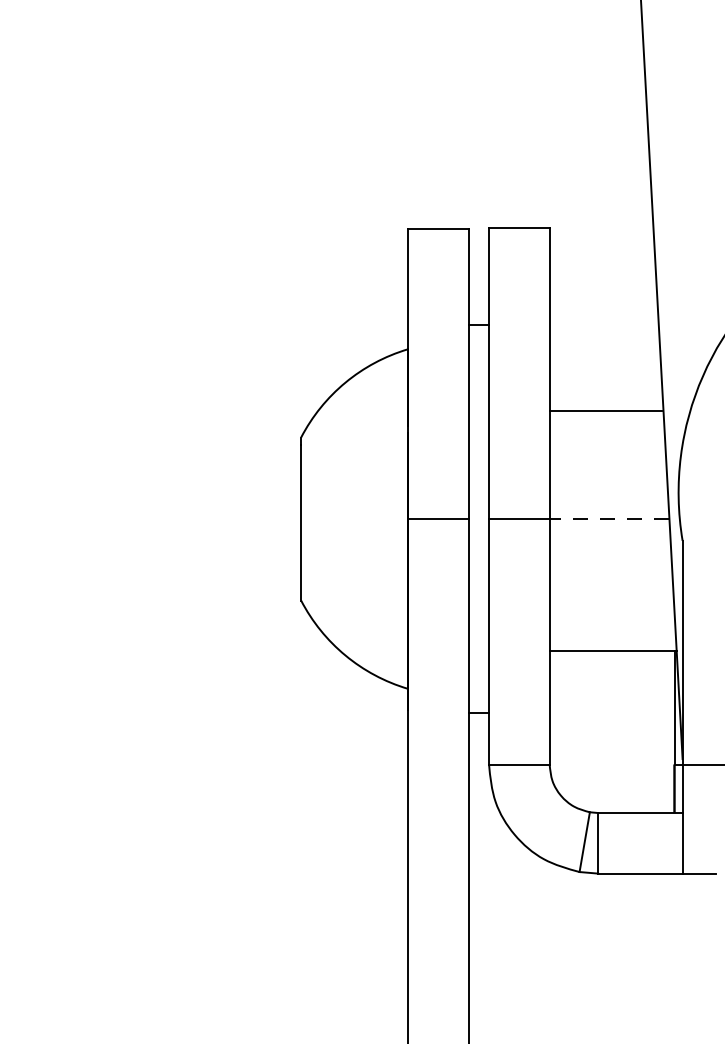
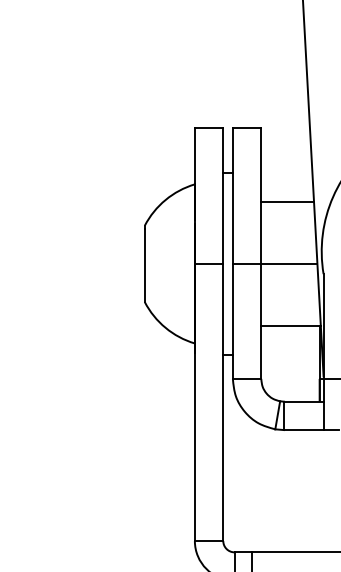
line: (605, 411) -> (287, 202), moved
line: (607, 518) -> (288, 263), dashed -> solid

